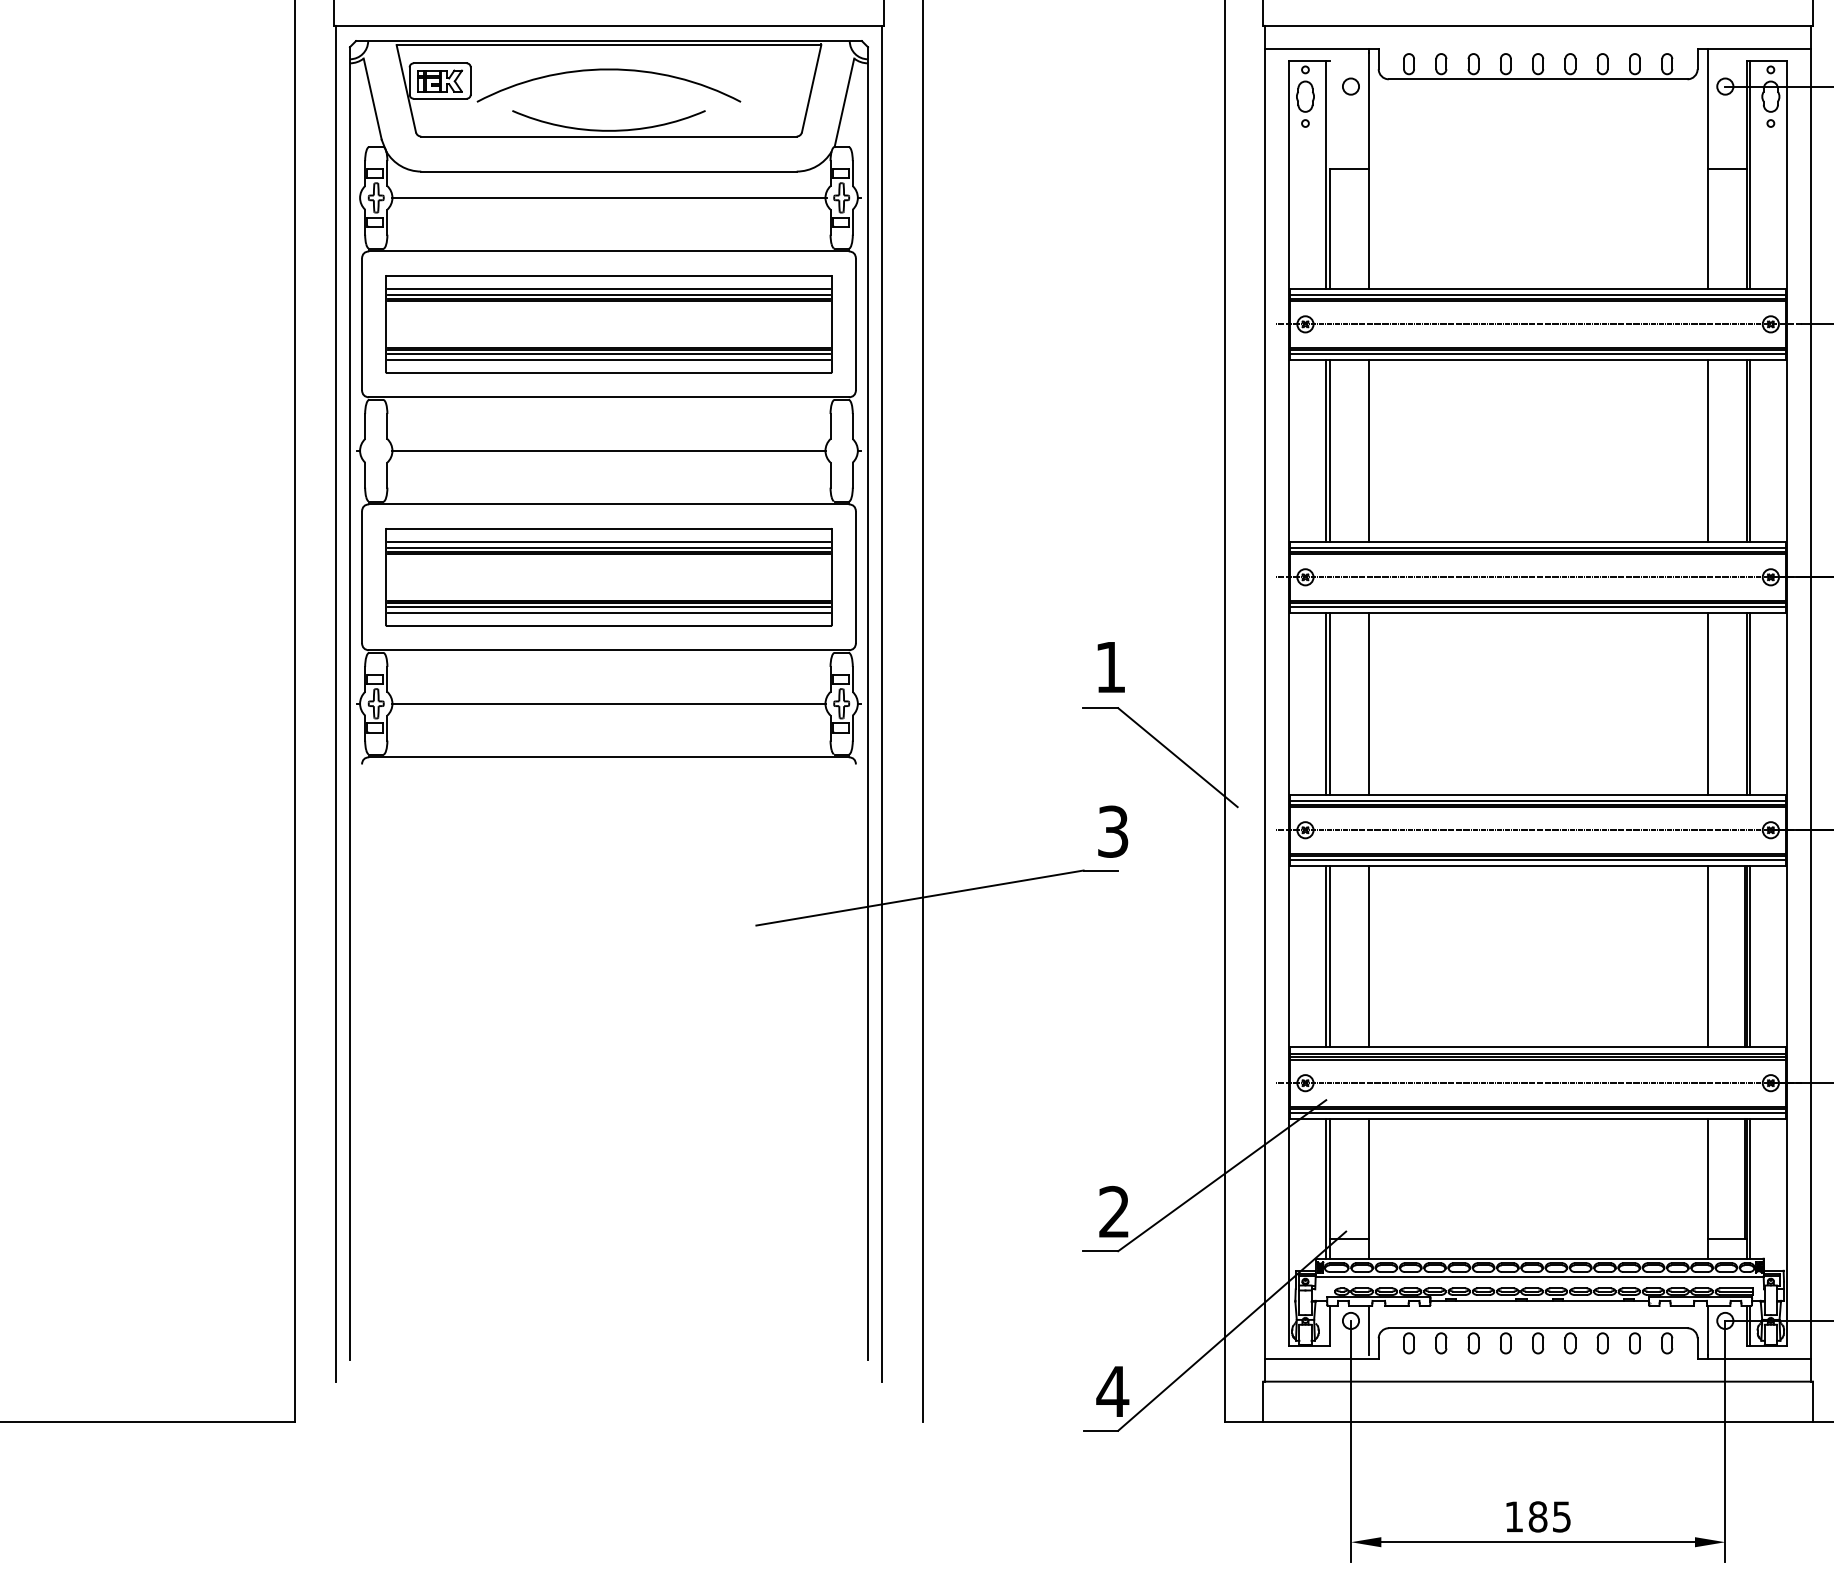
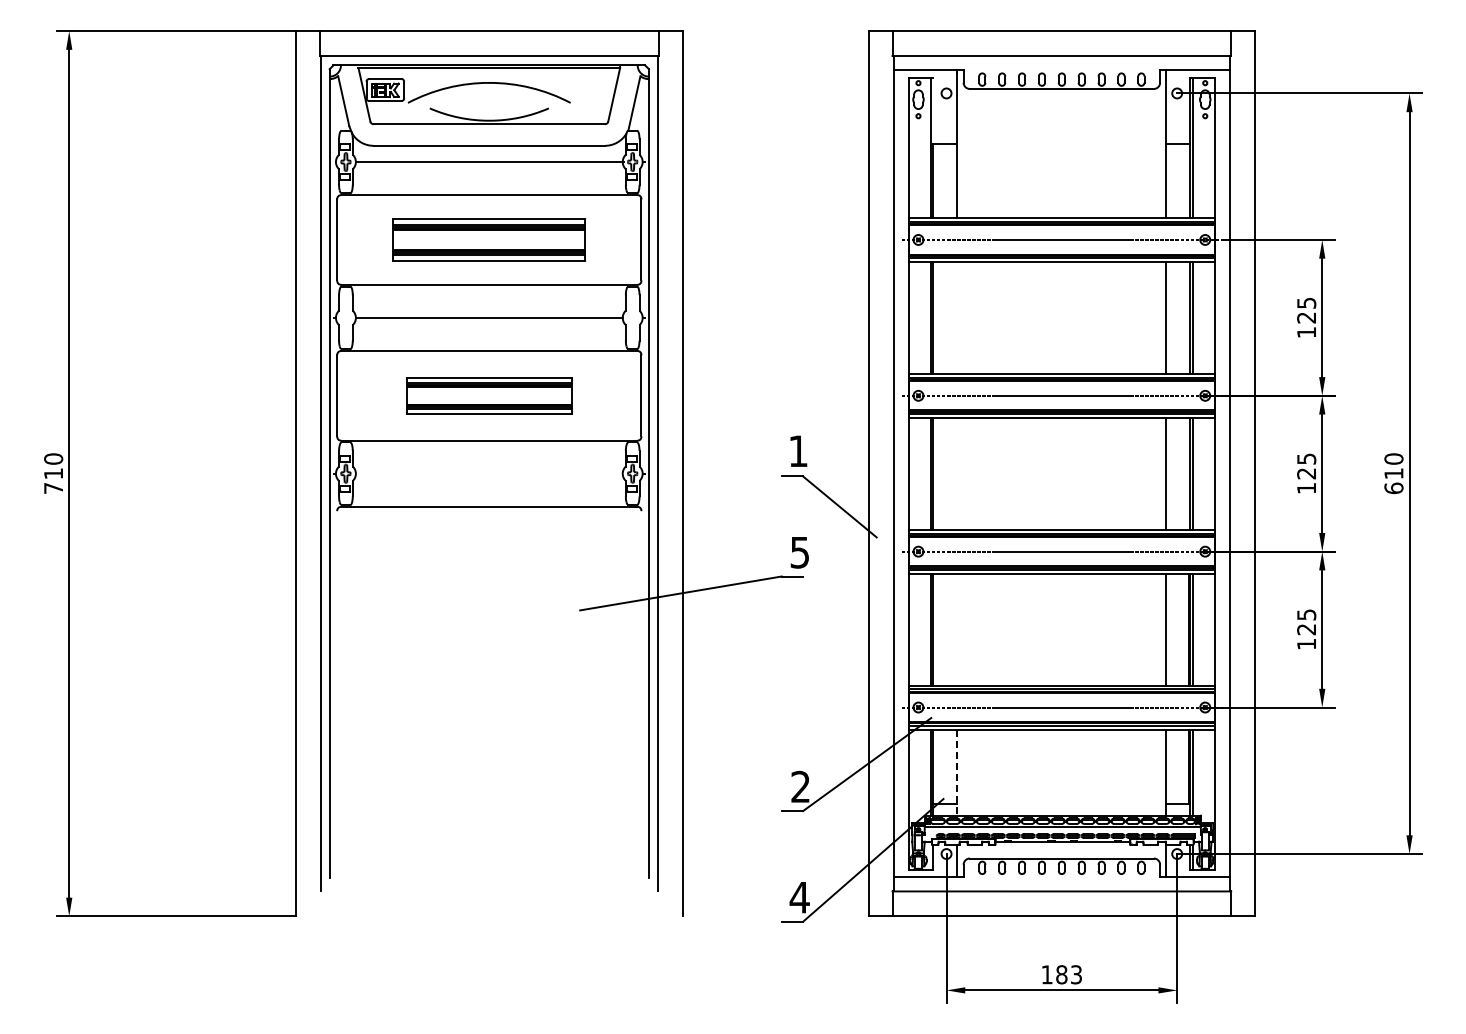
part: (609, 323) -> (489, 239), size x0.7
line: (1368, 450) -> (957, 317), removed
part: (609, 576) -> (489, 395), size x0.6
line: (607, 703) -> (488, 473), removed
line: (1368, 703) -> (957, 473), removed
text: (1113, 831) -> (800, 552), 3 -> 5
line: (1368, 956) -> (957, 629), removed
line: (1368, 1190) -> (957, 773), solid -> dashed
text: (1561, 1516) -> (1076, 974), 185 -> 183

